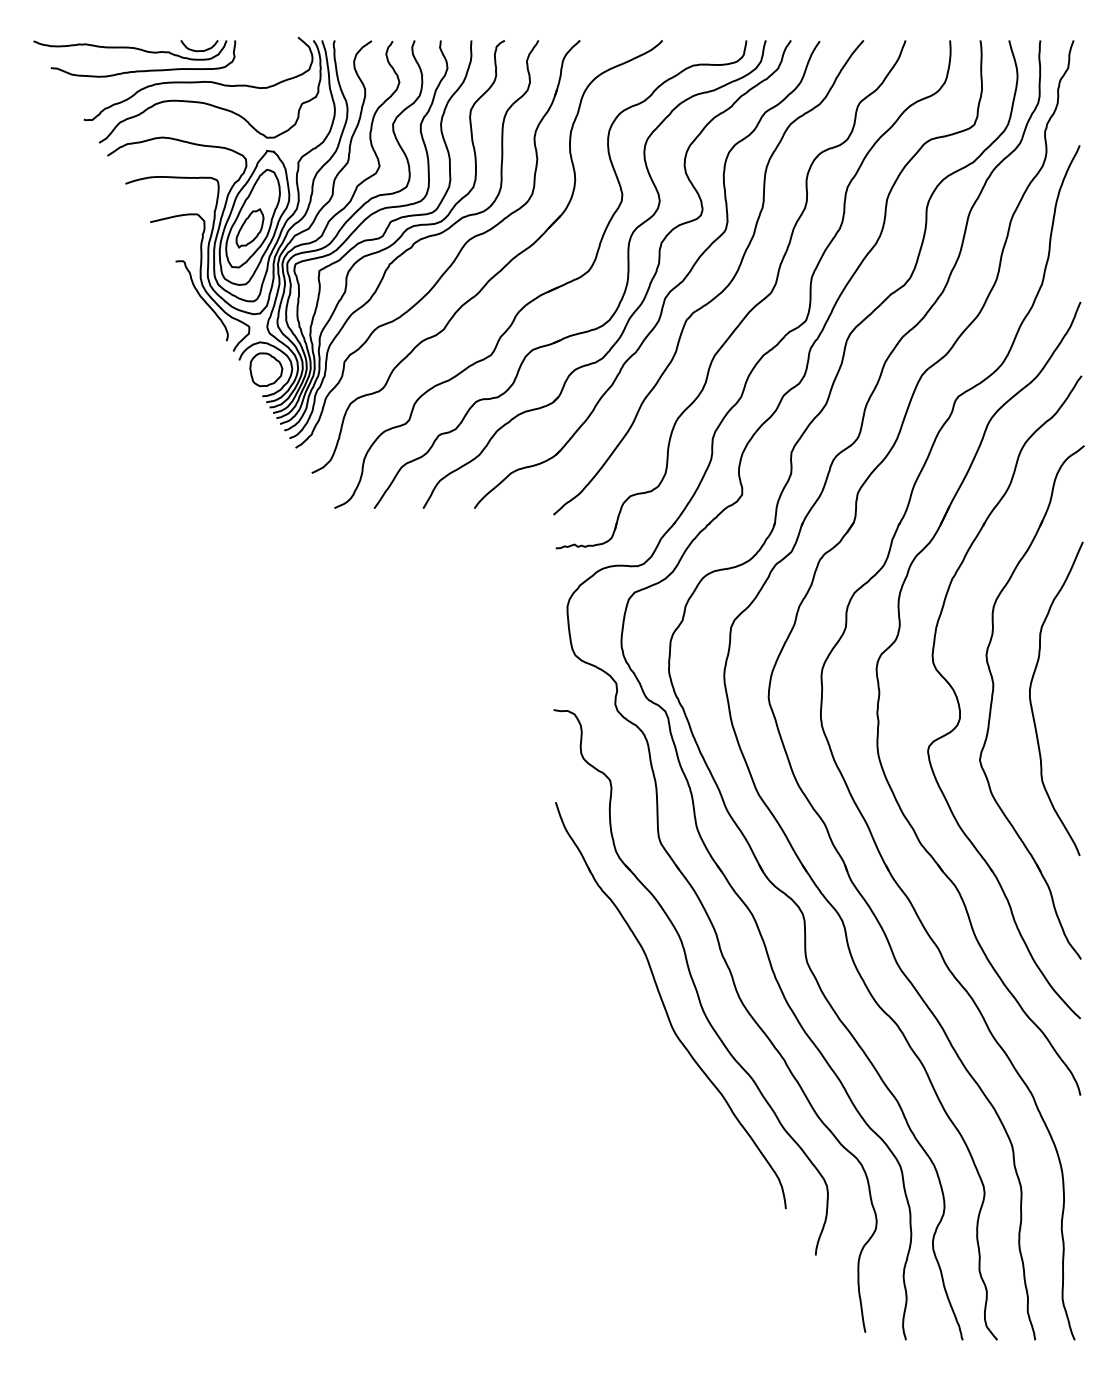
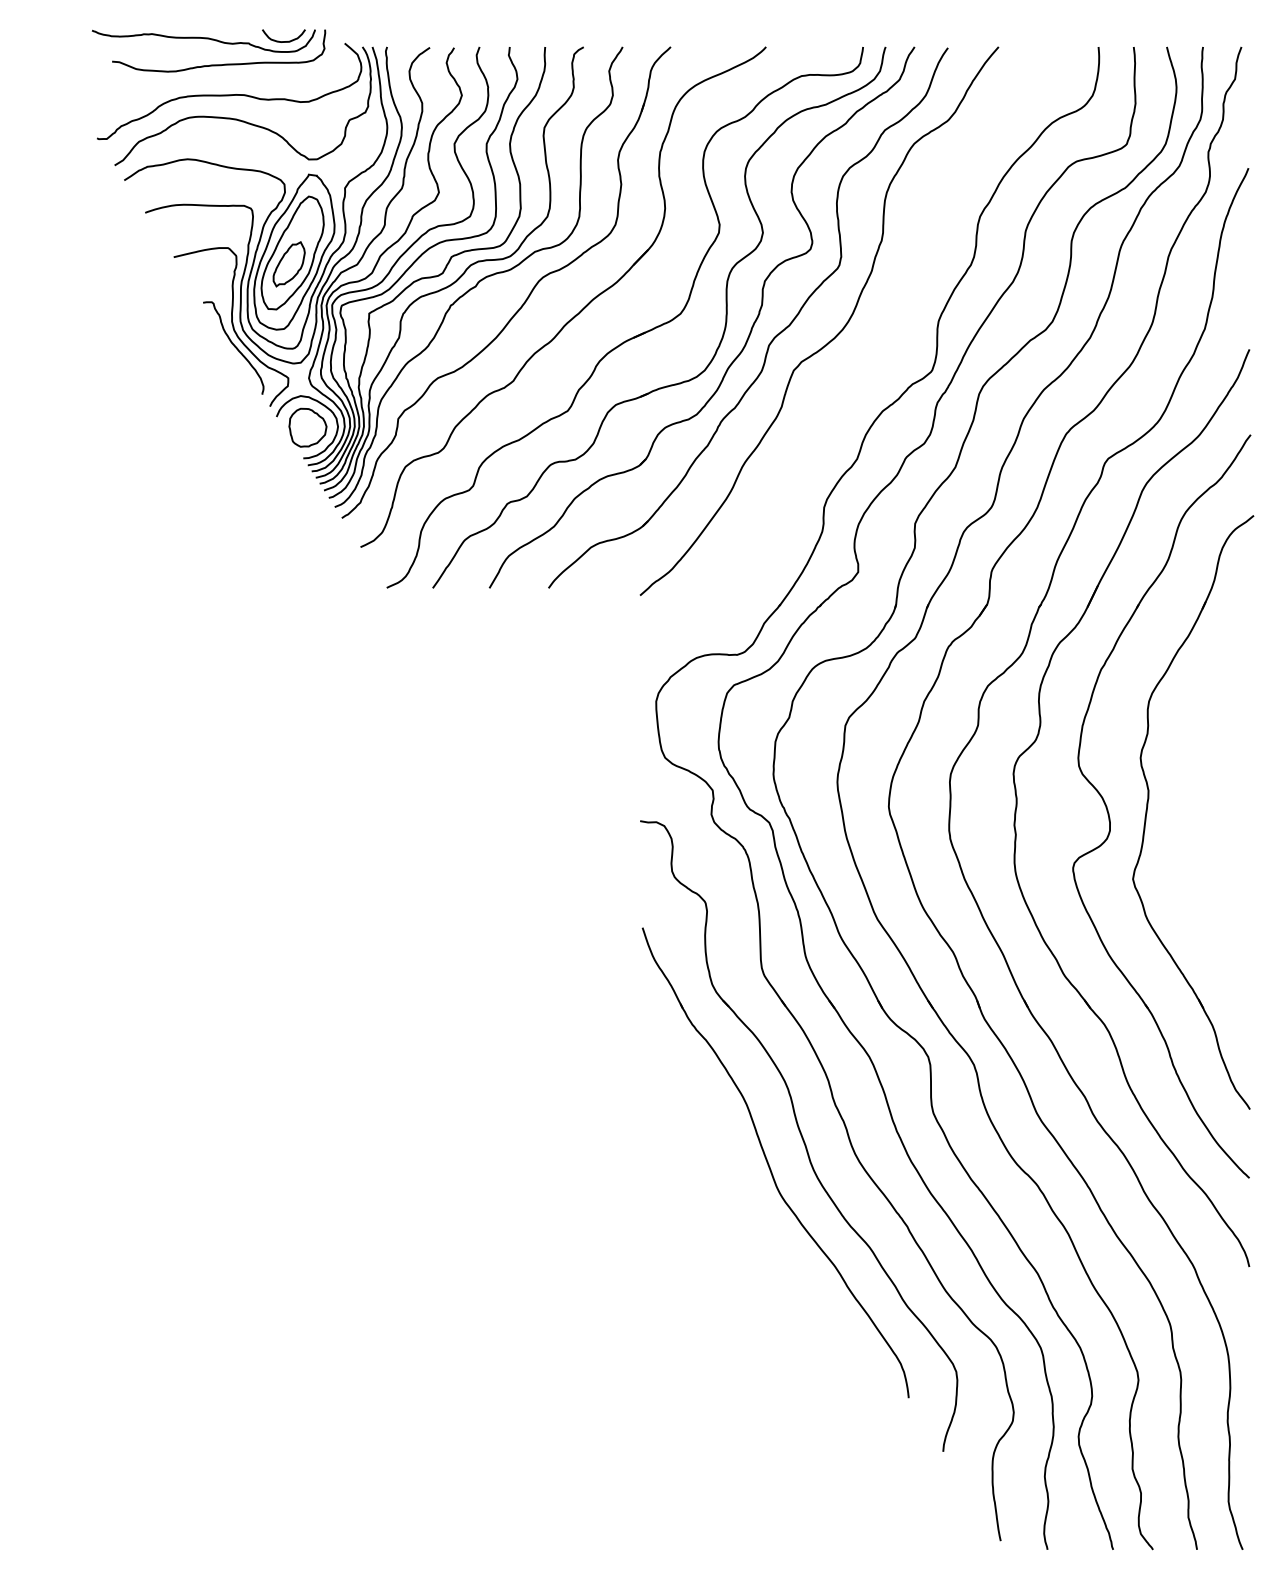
part: (138, 50) -> (213, 41), moved
part: (748, 311) -> (865, 360), removed
curve: (1032, 705) -> (1193, 815), removed

